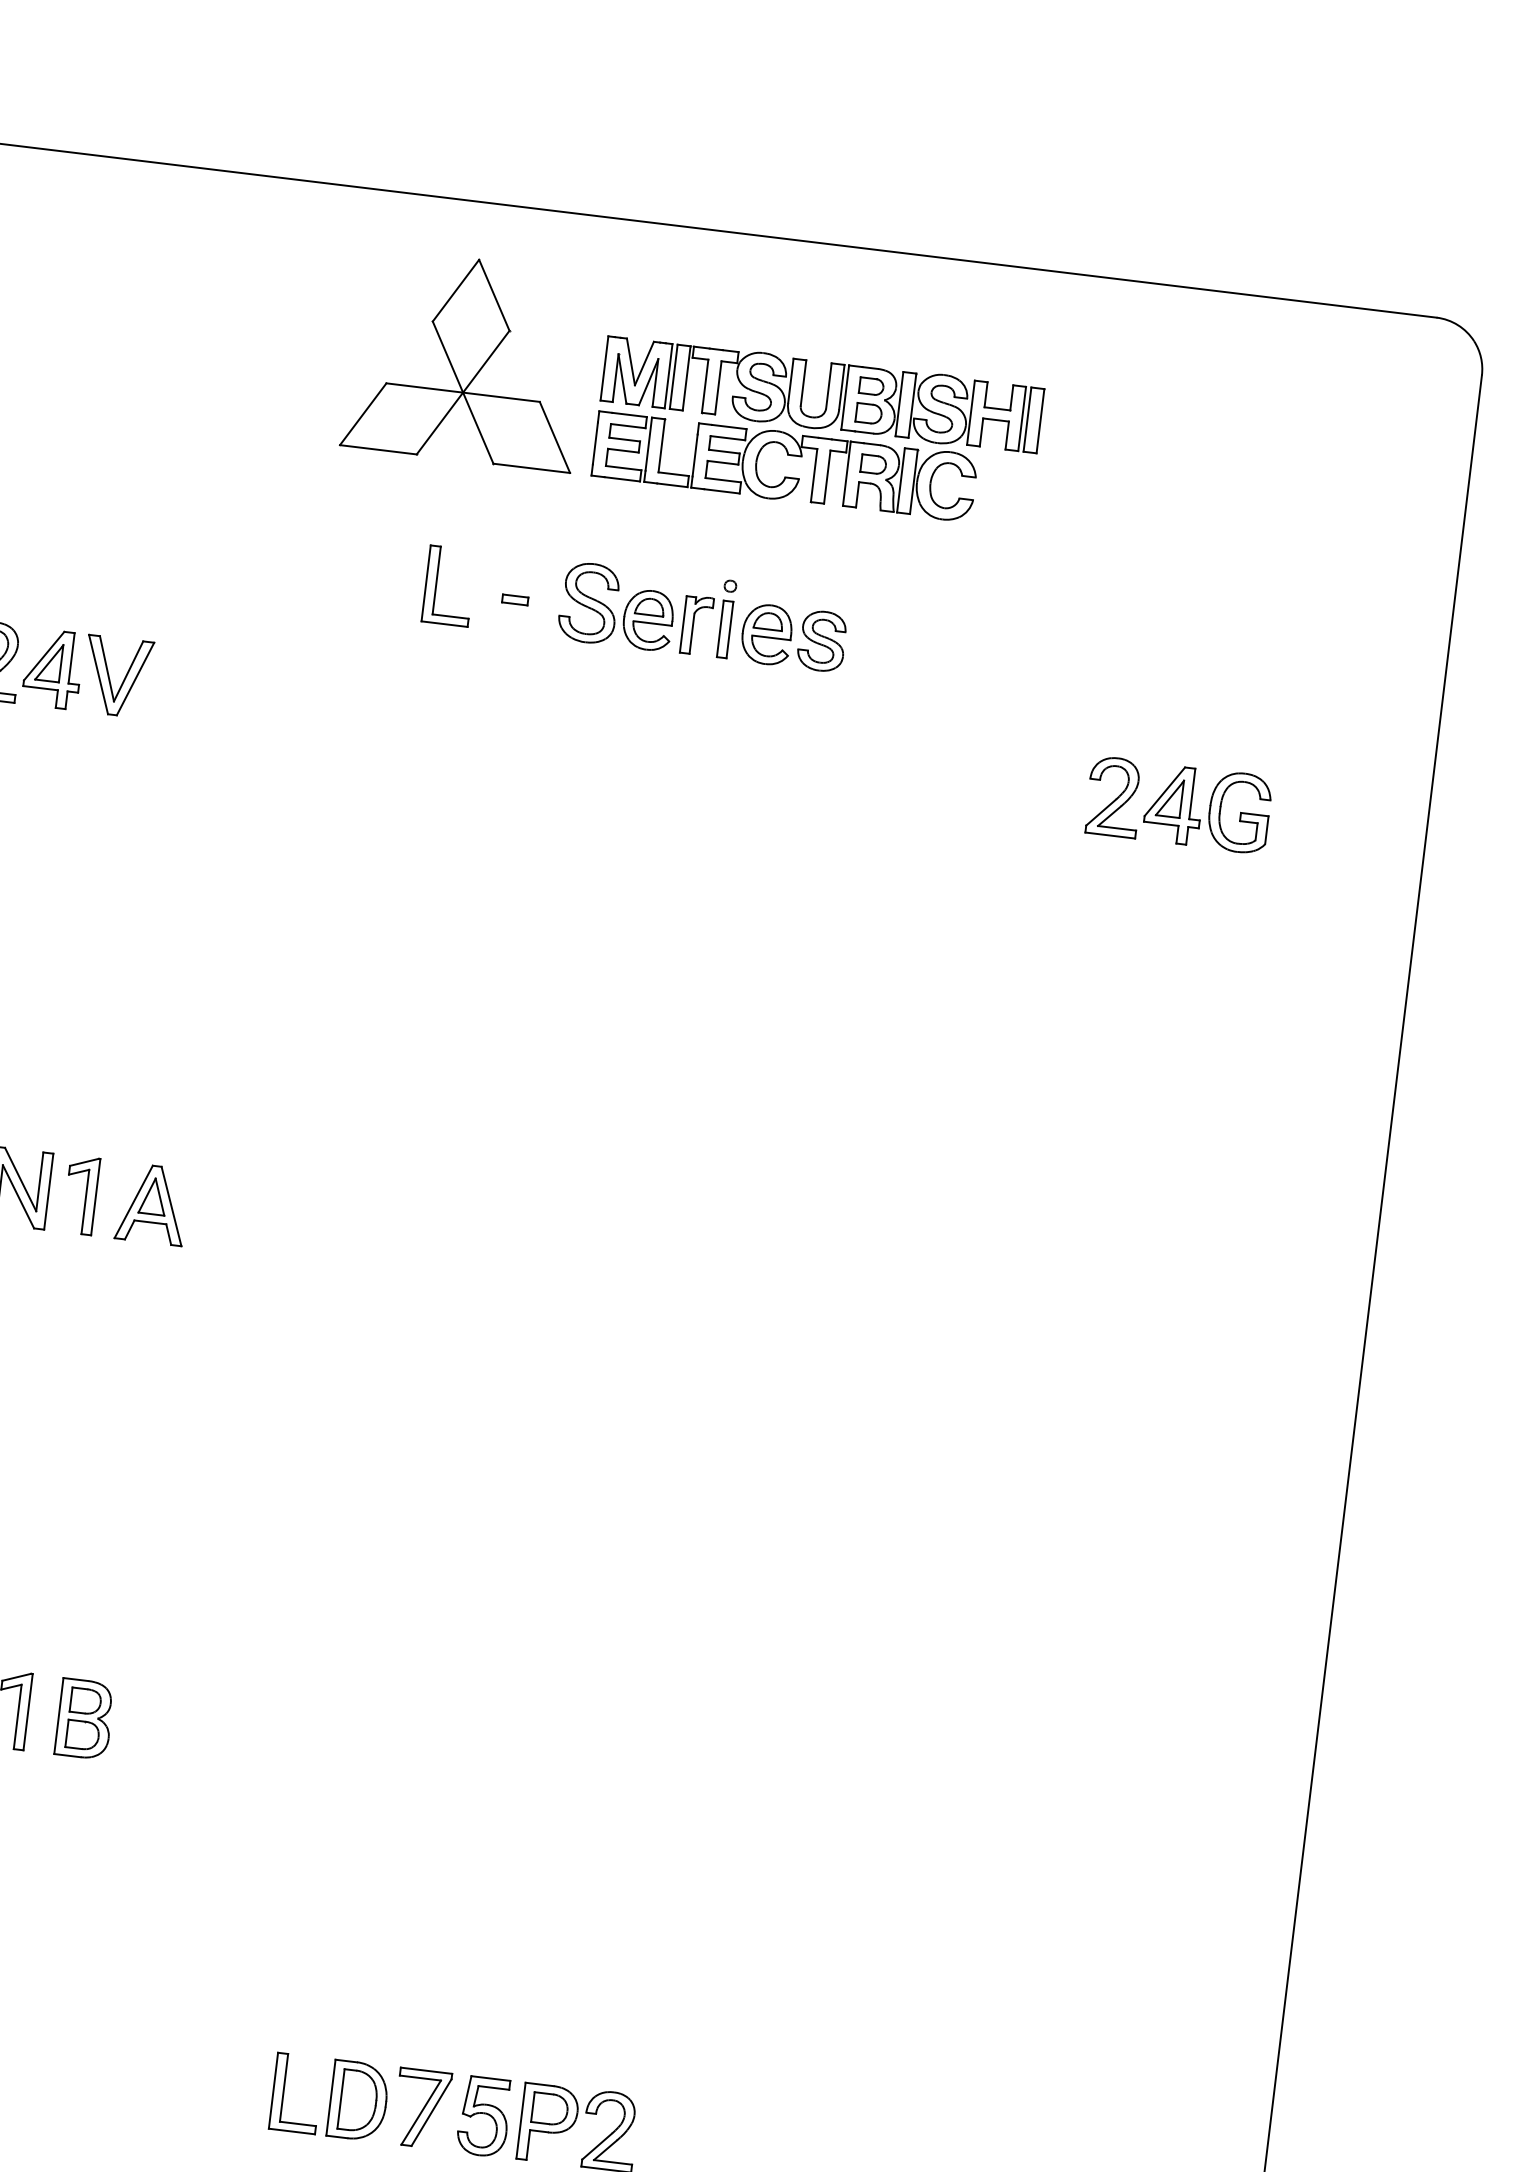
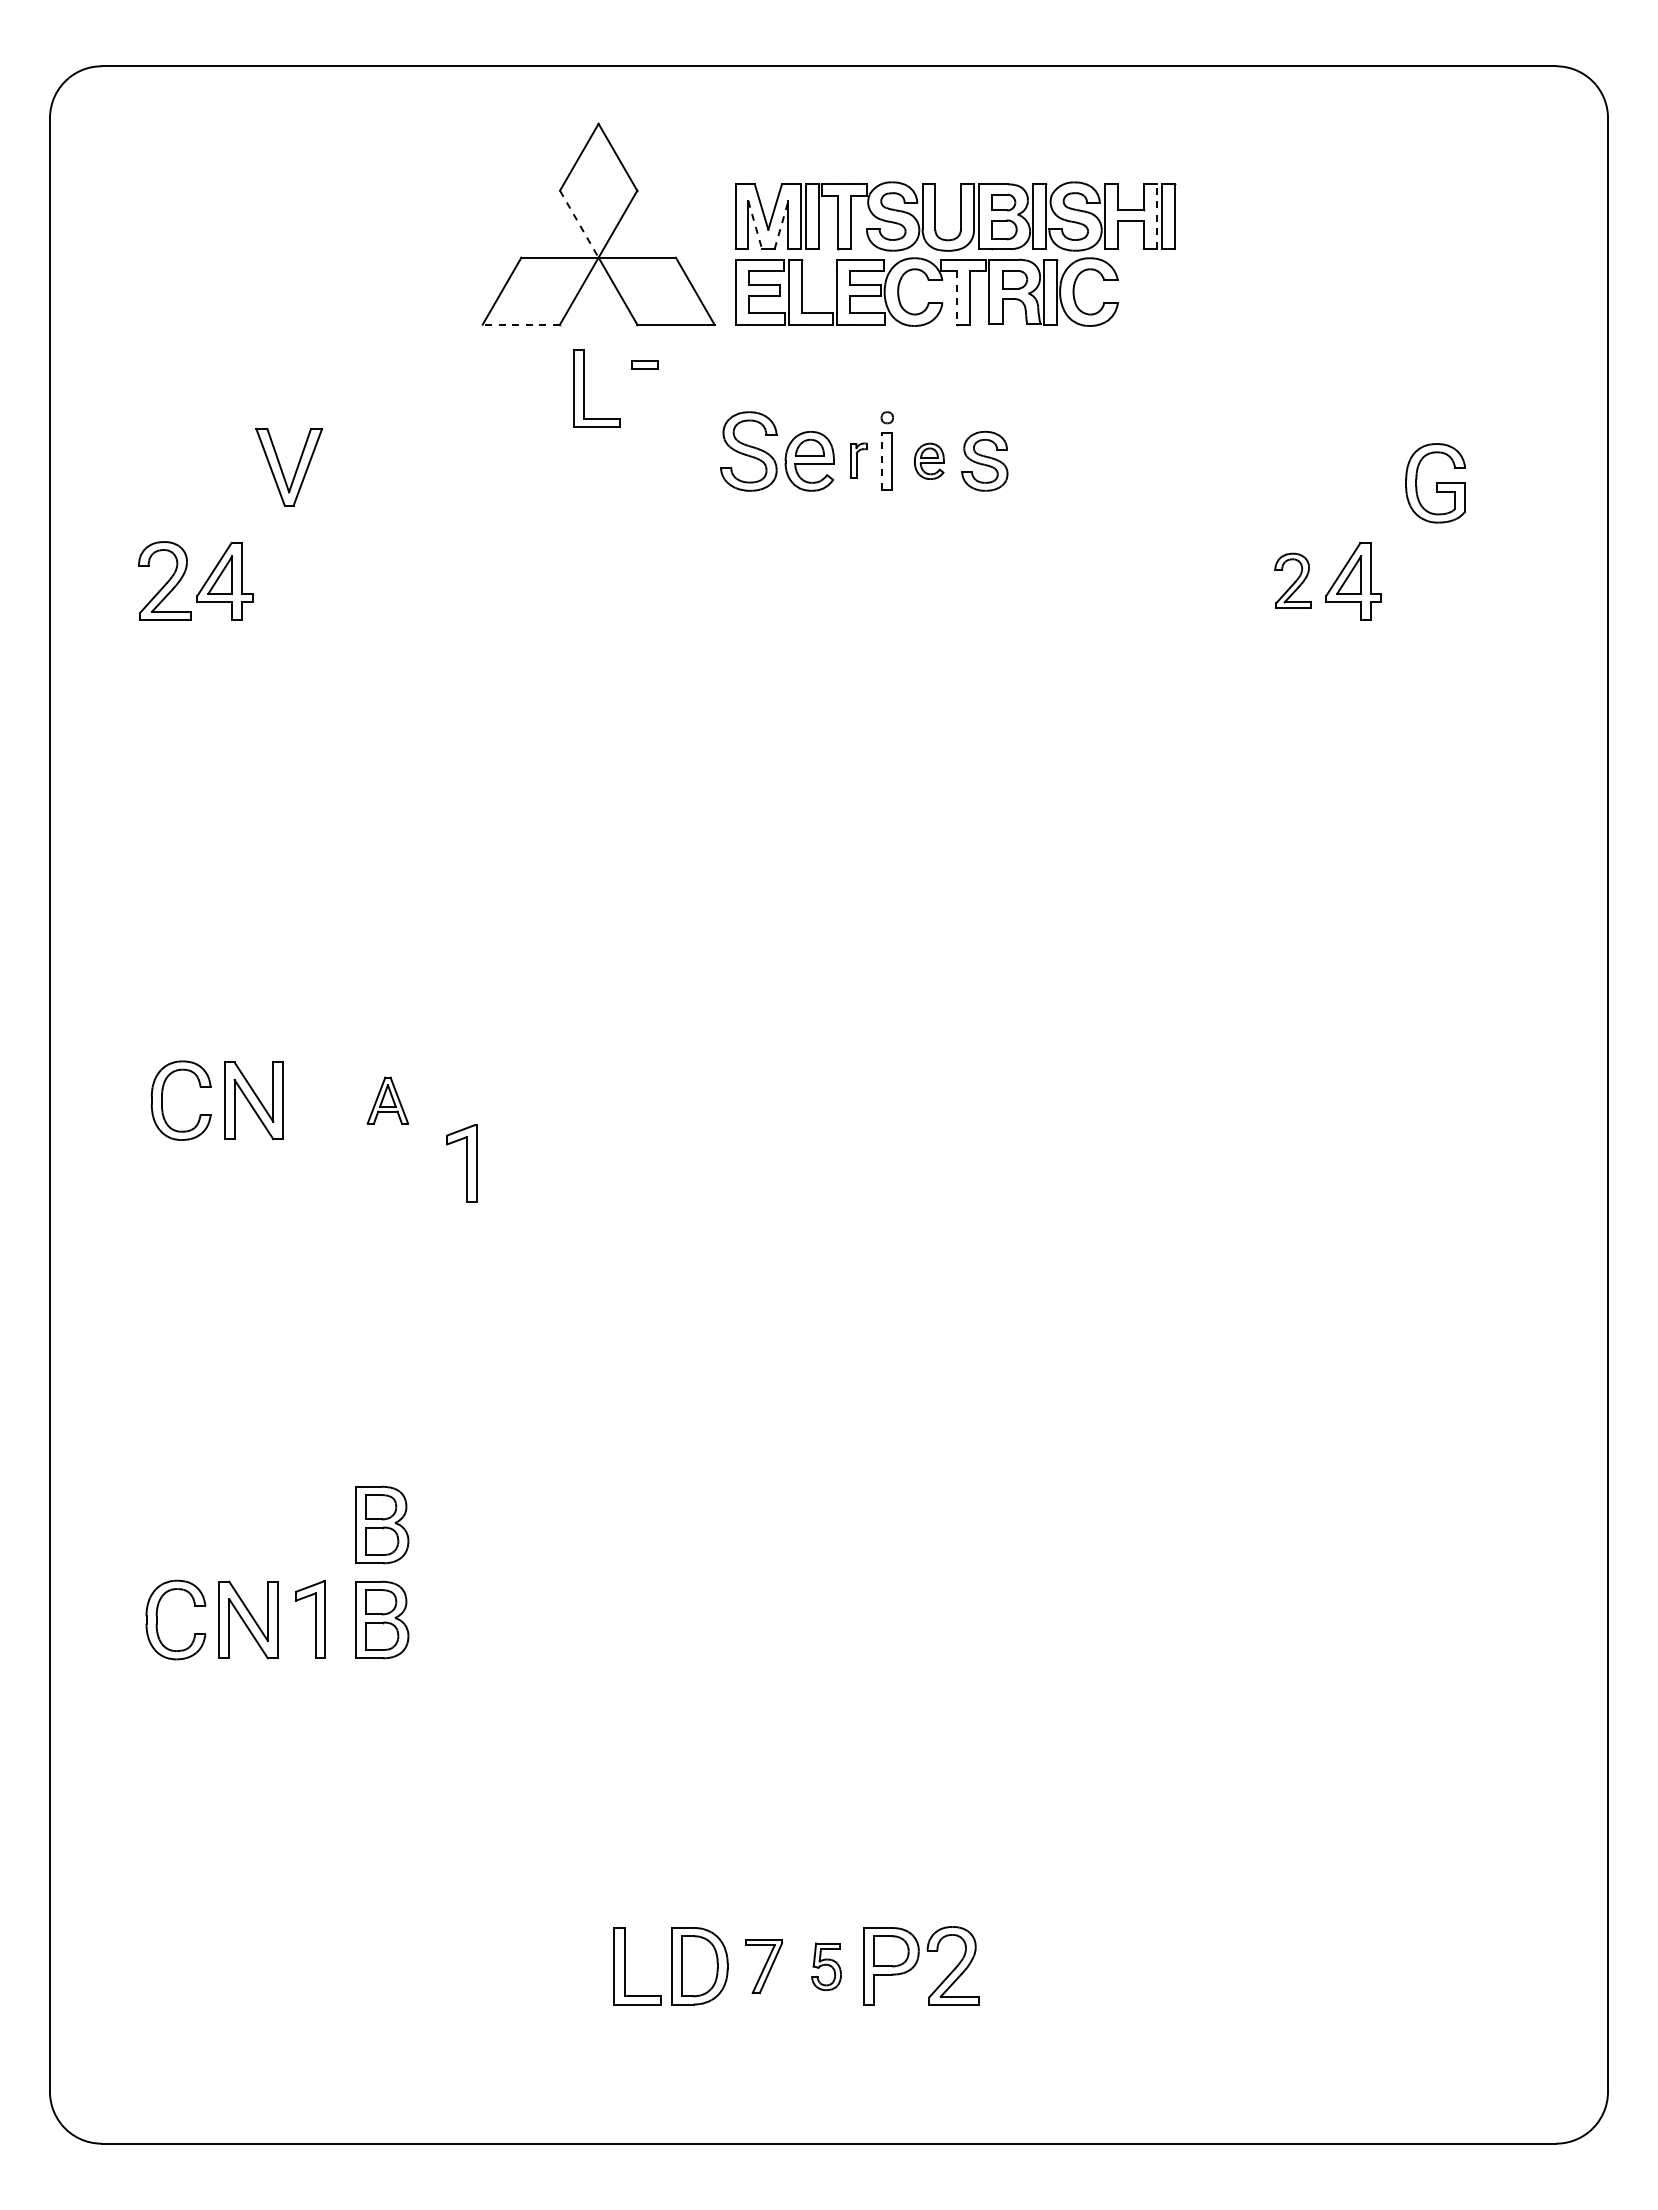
line: (448, 357) -> (579, 224), solid -> dashed
line: (622, 379) -> (755, 225), solid -> dashed
line: (648, 381) -> (781, 224), solid -> dashed
line: (1021, 418) -> (1156, 216), solid -> dashed
line: (378, 449) -> (521, 324), solid -> dashed
line: (814, 475) -> (957, 297), solid -> dashed
part: (436, 584) -> (584, 388), moved
part: (514, 599) -> (644, 364), moved
part: (696, 625) -> (858, 460), size x0.6
line: (720, 628) -> (882, 460), solid -> dashed
part: (767, 634) -> (929, 461), size x0.6
part: (110, 678) -> (282, 469), moved
part: (1113, 796) -> (1292, 580), size x0.7
part: (1239, 812) -> (1435, 483), moved
part: (80, 1195) -> (461, 1163), moved
part: (152, 1203) -> (387, 1100), size x0.6
part: (96, 1624) -> (382, 1524), added
part: (421, 2108) -> (763, 1966), size x0.7
part: (484, 2116) -> (826, 1966), size x0.6

